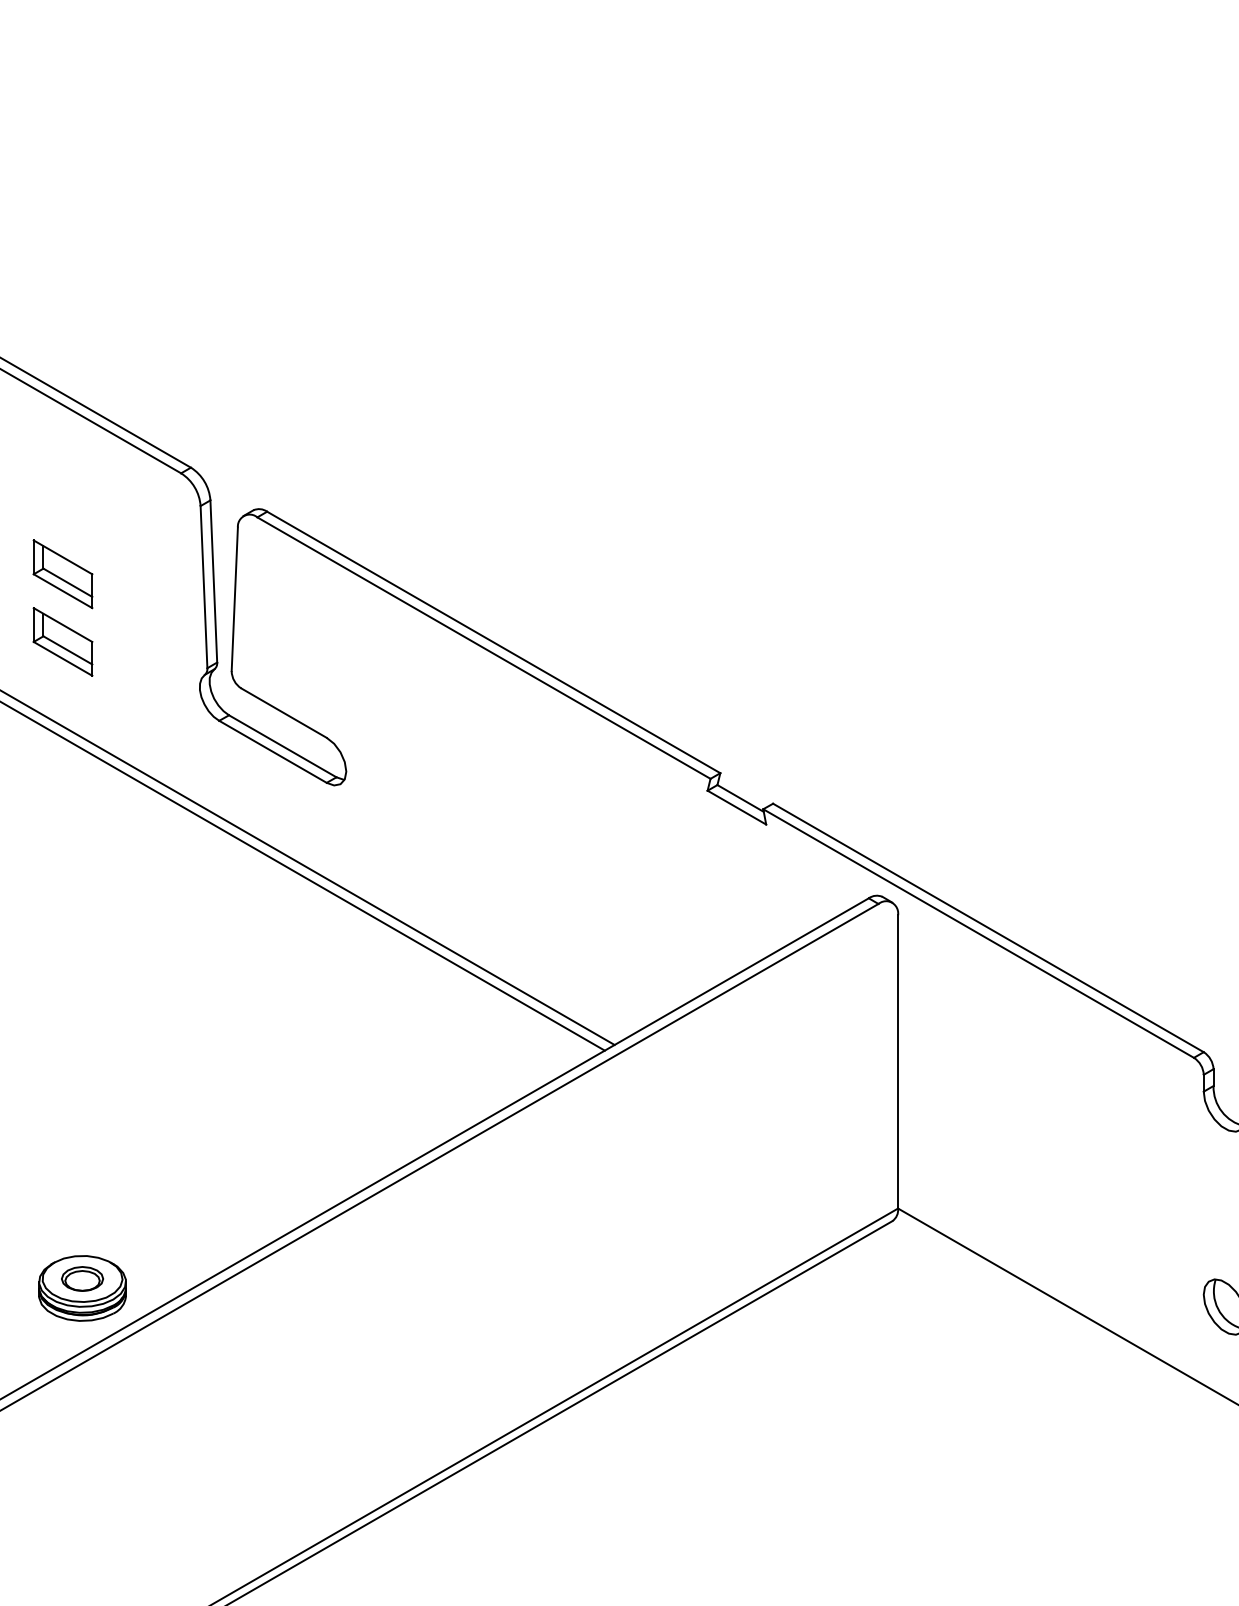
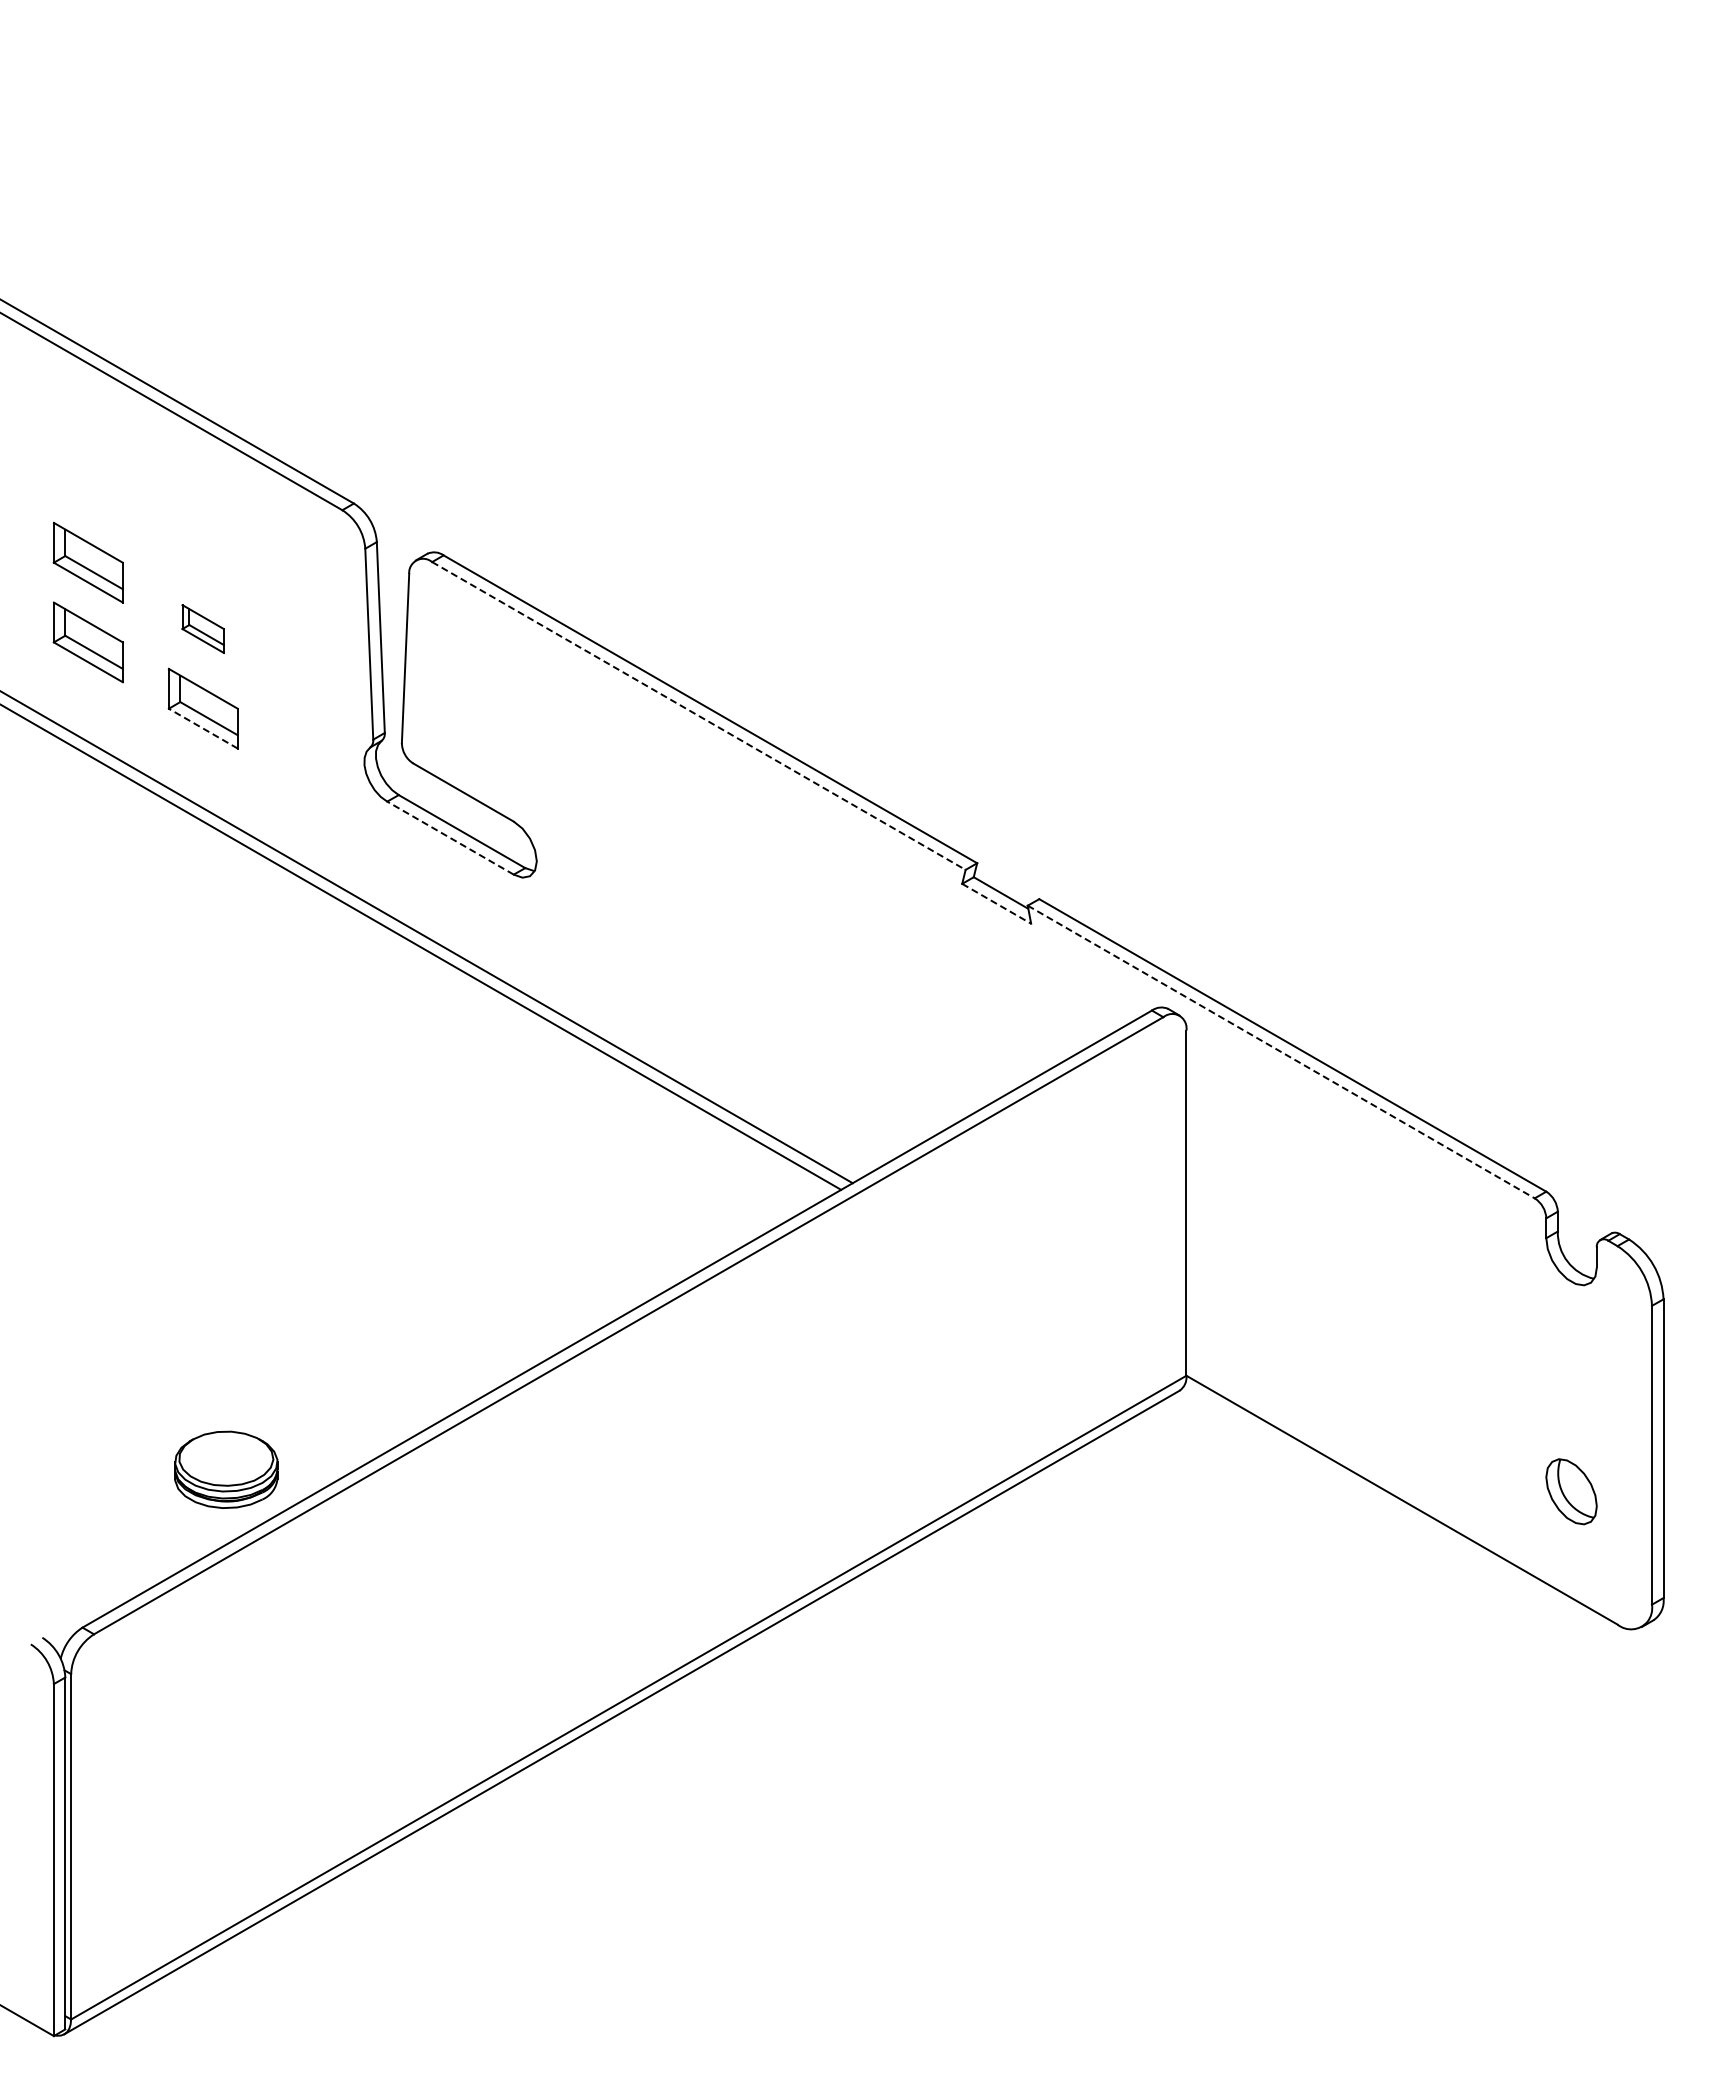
part: (62, 573) -> (202, 628), size x0.6
line: (483, 648) -> (698, 716), solid -> dashed
line: (63, 658) -> (203, 728), solid -> dashed
line: (272, 751) -> (450, 837), solid -> dashed
line: (736, 807) -> (996, 903), solid -> dashed
line: (978, 933) -> (1281, 1052), solid -> dashed
part: (82, 1278) -> (226, 1458), removed

